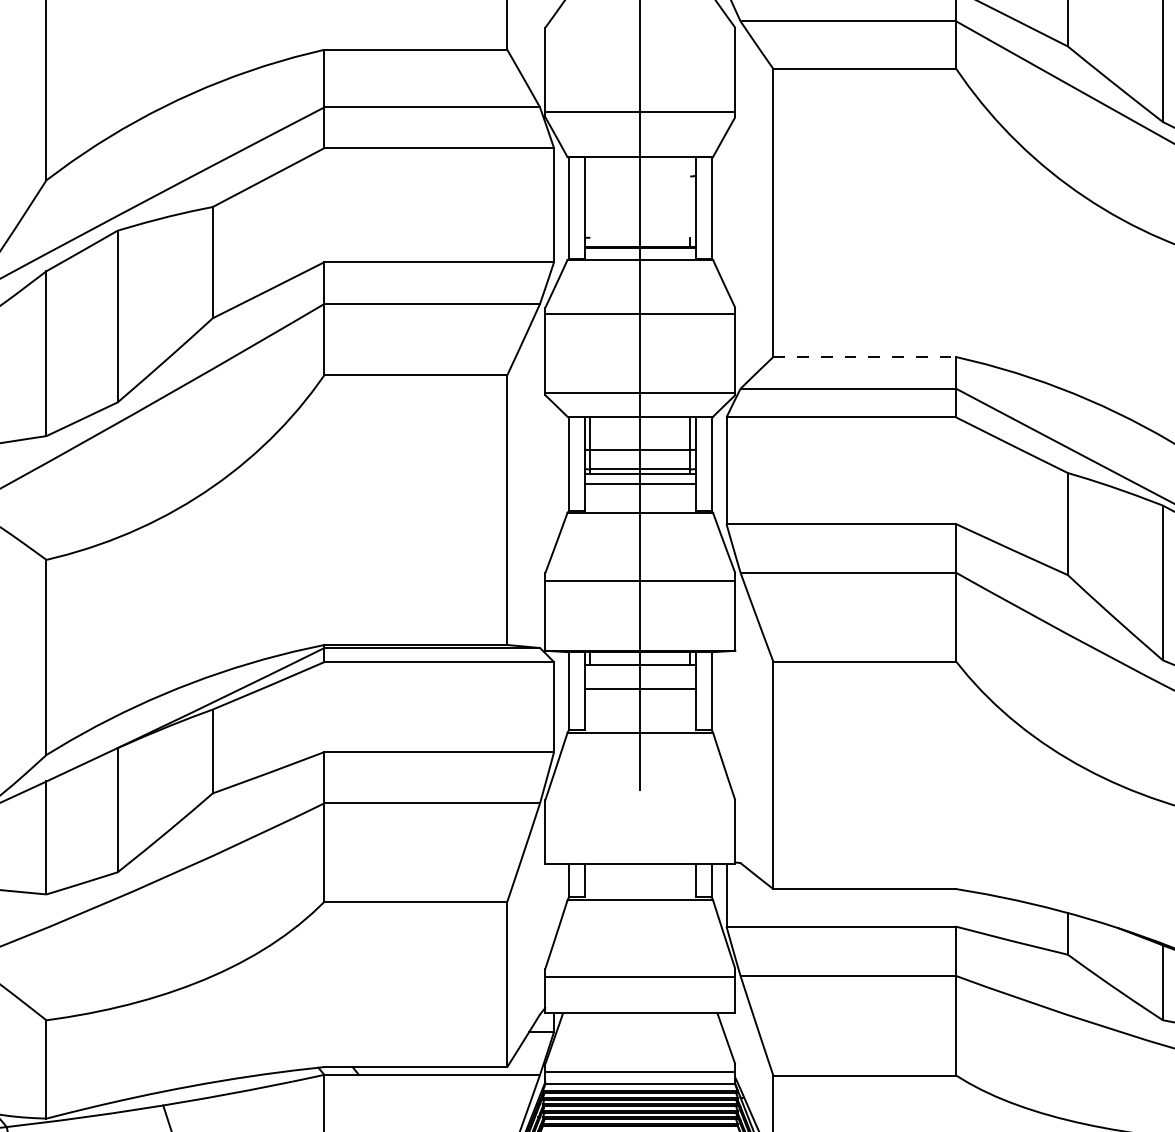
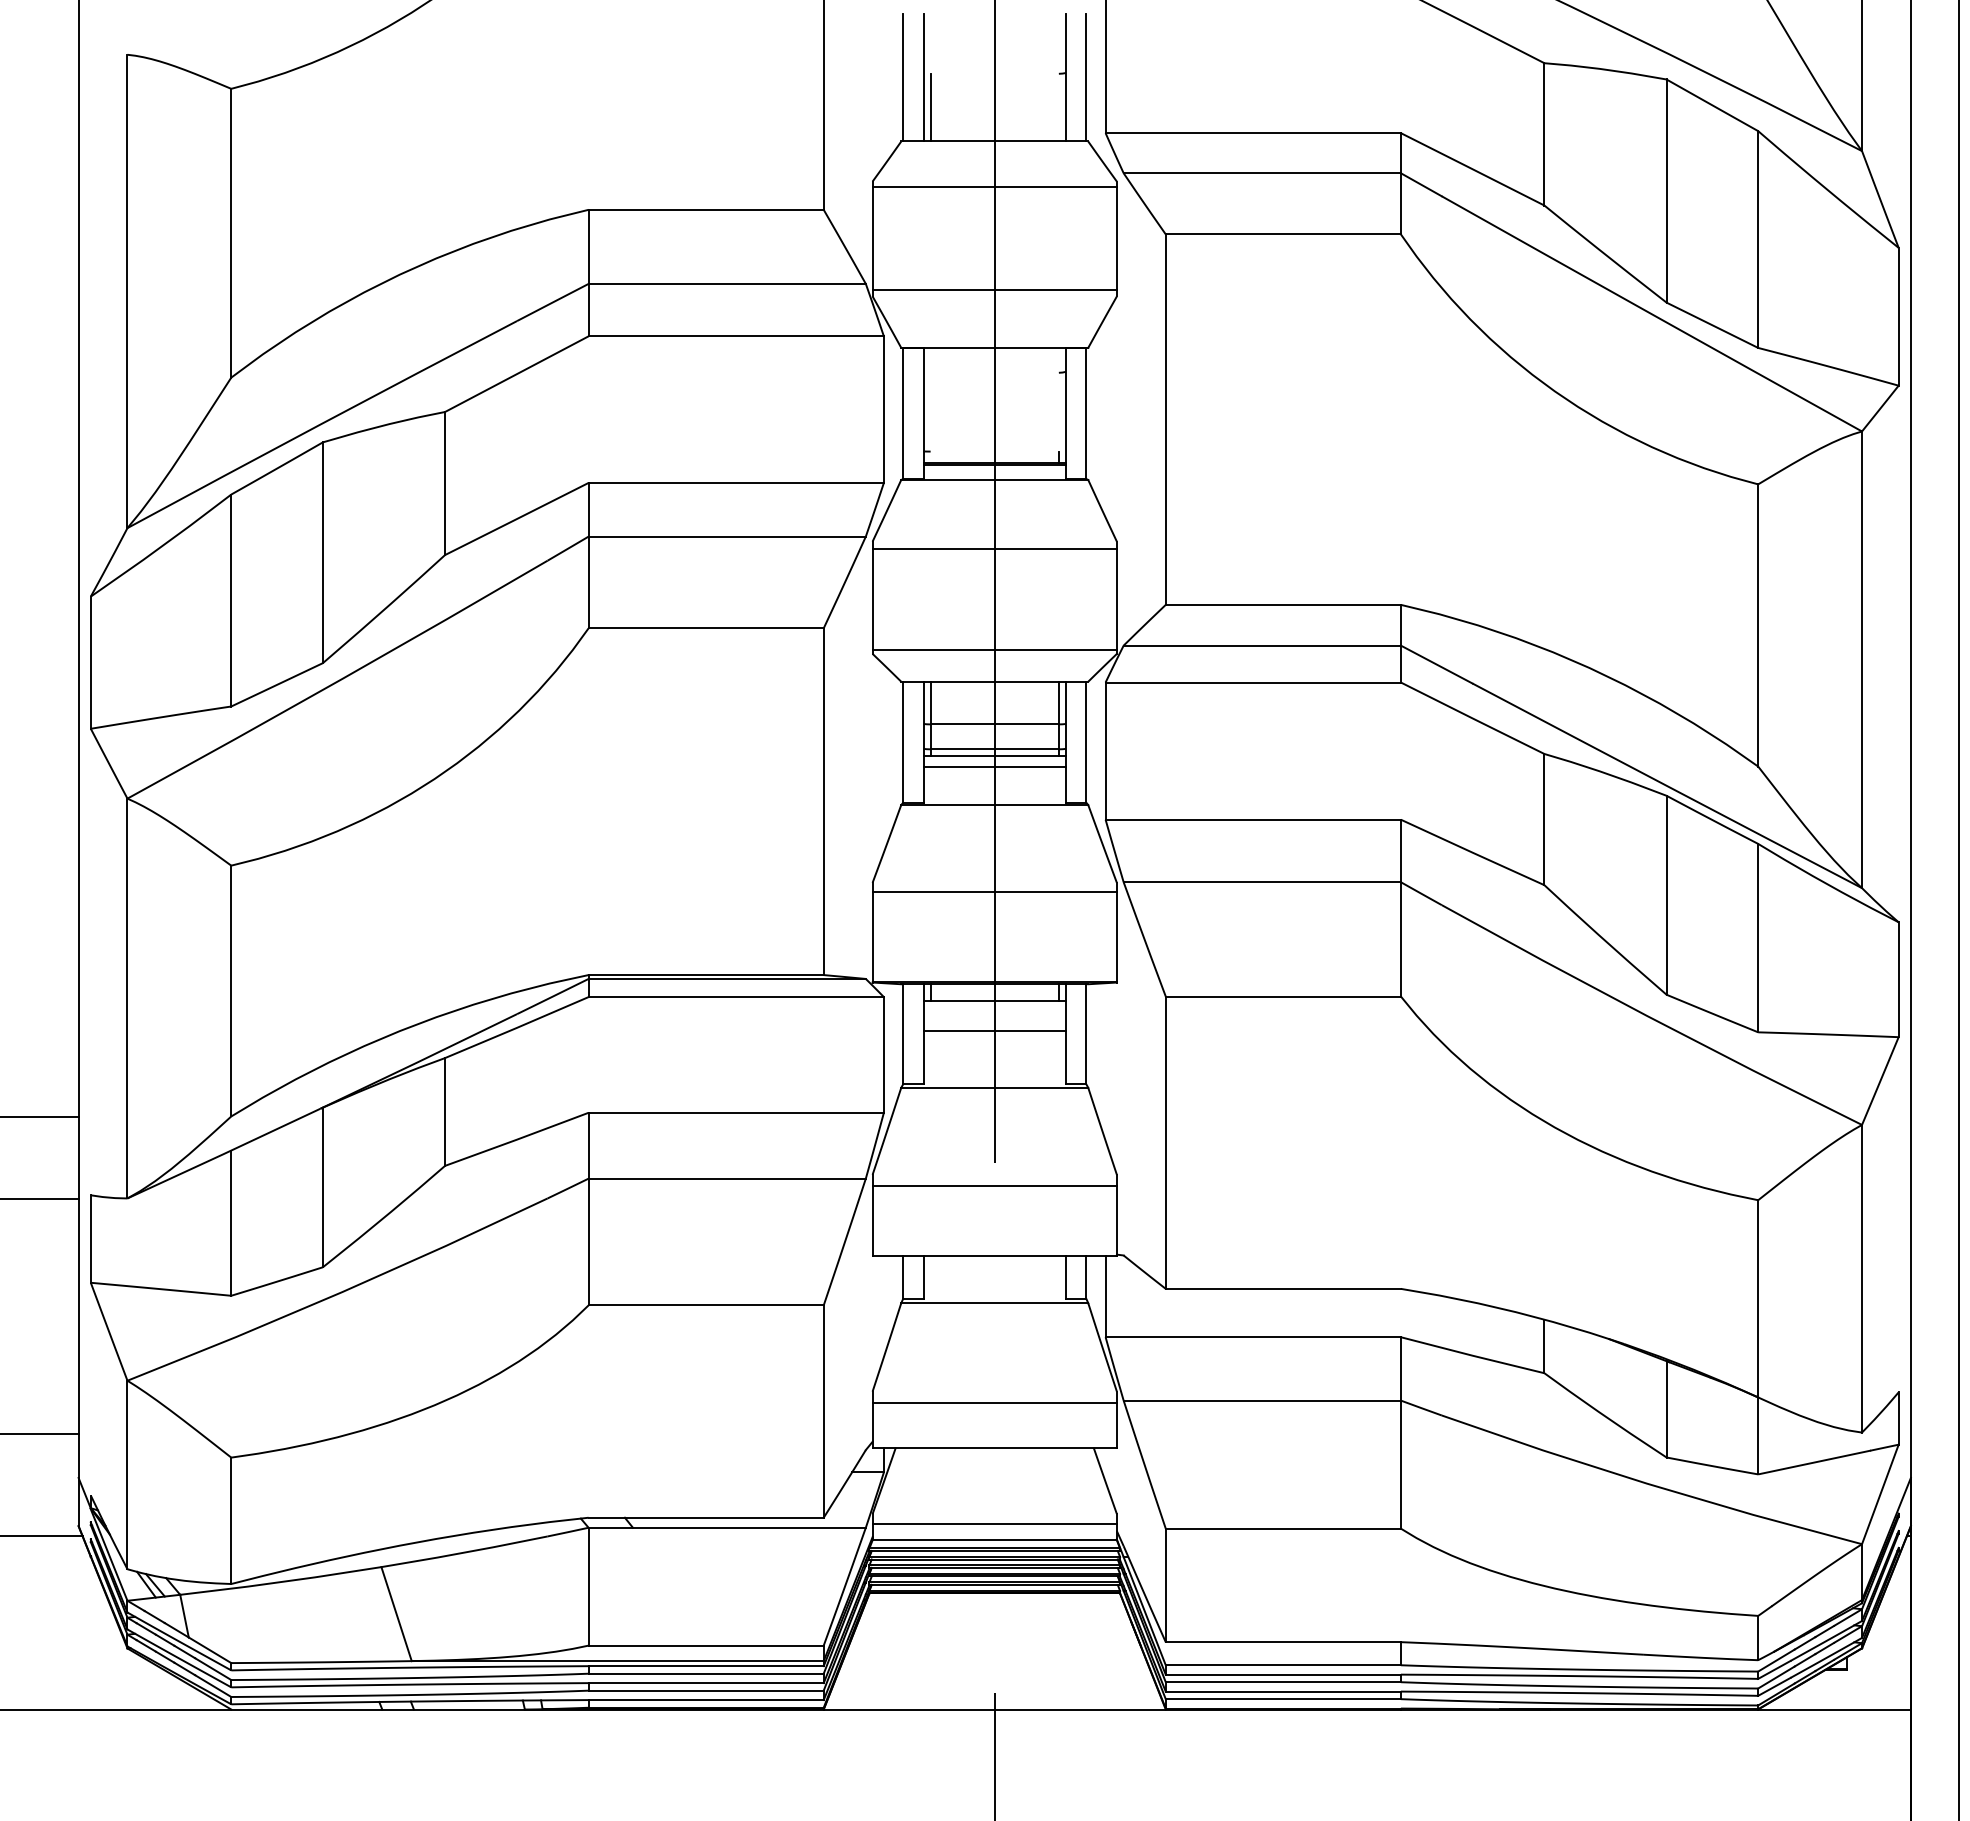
line: (640, 31) -> (994, 186), added
line: (864, 356) -> (1283, 604), dashed -> solid
line: (640, 808) -> (994, 1185), added

